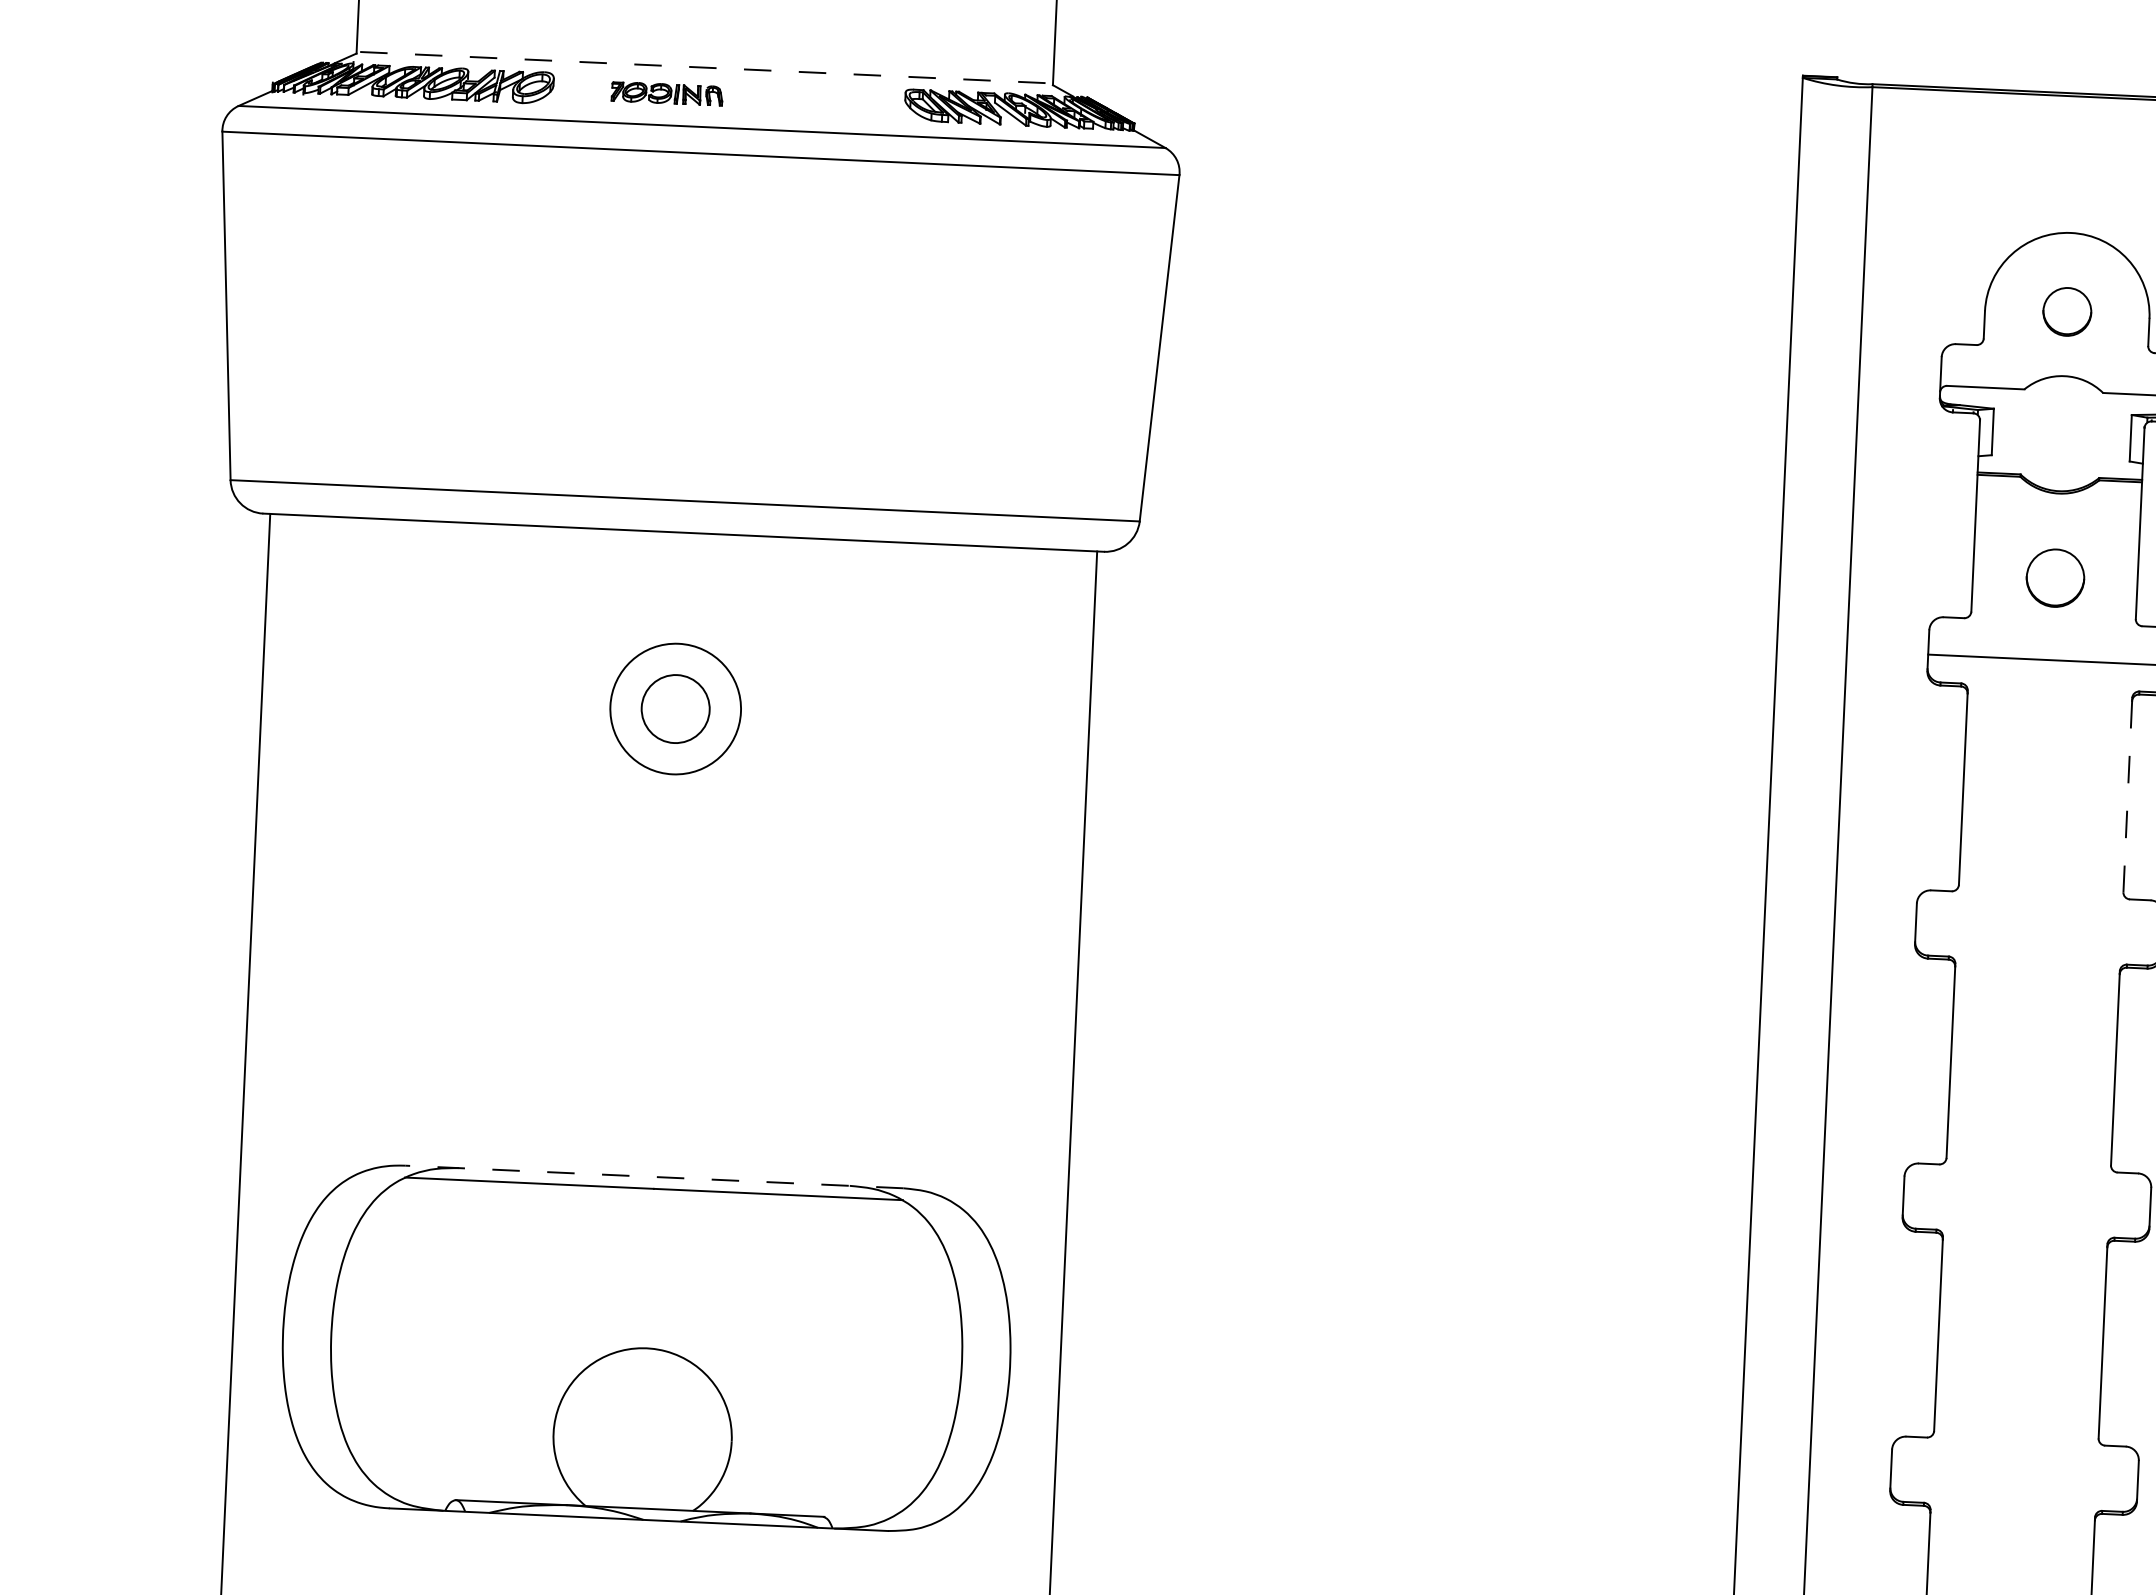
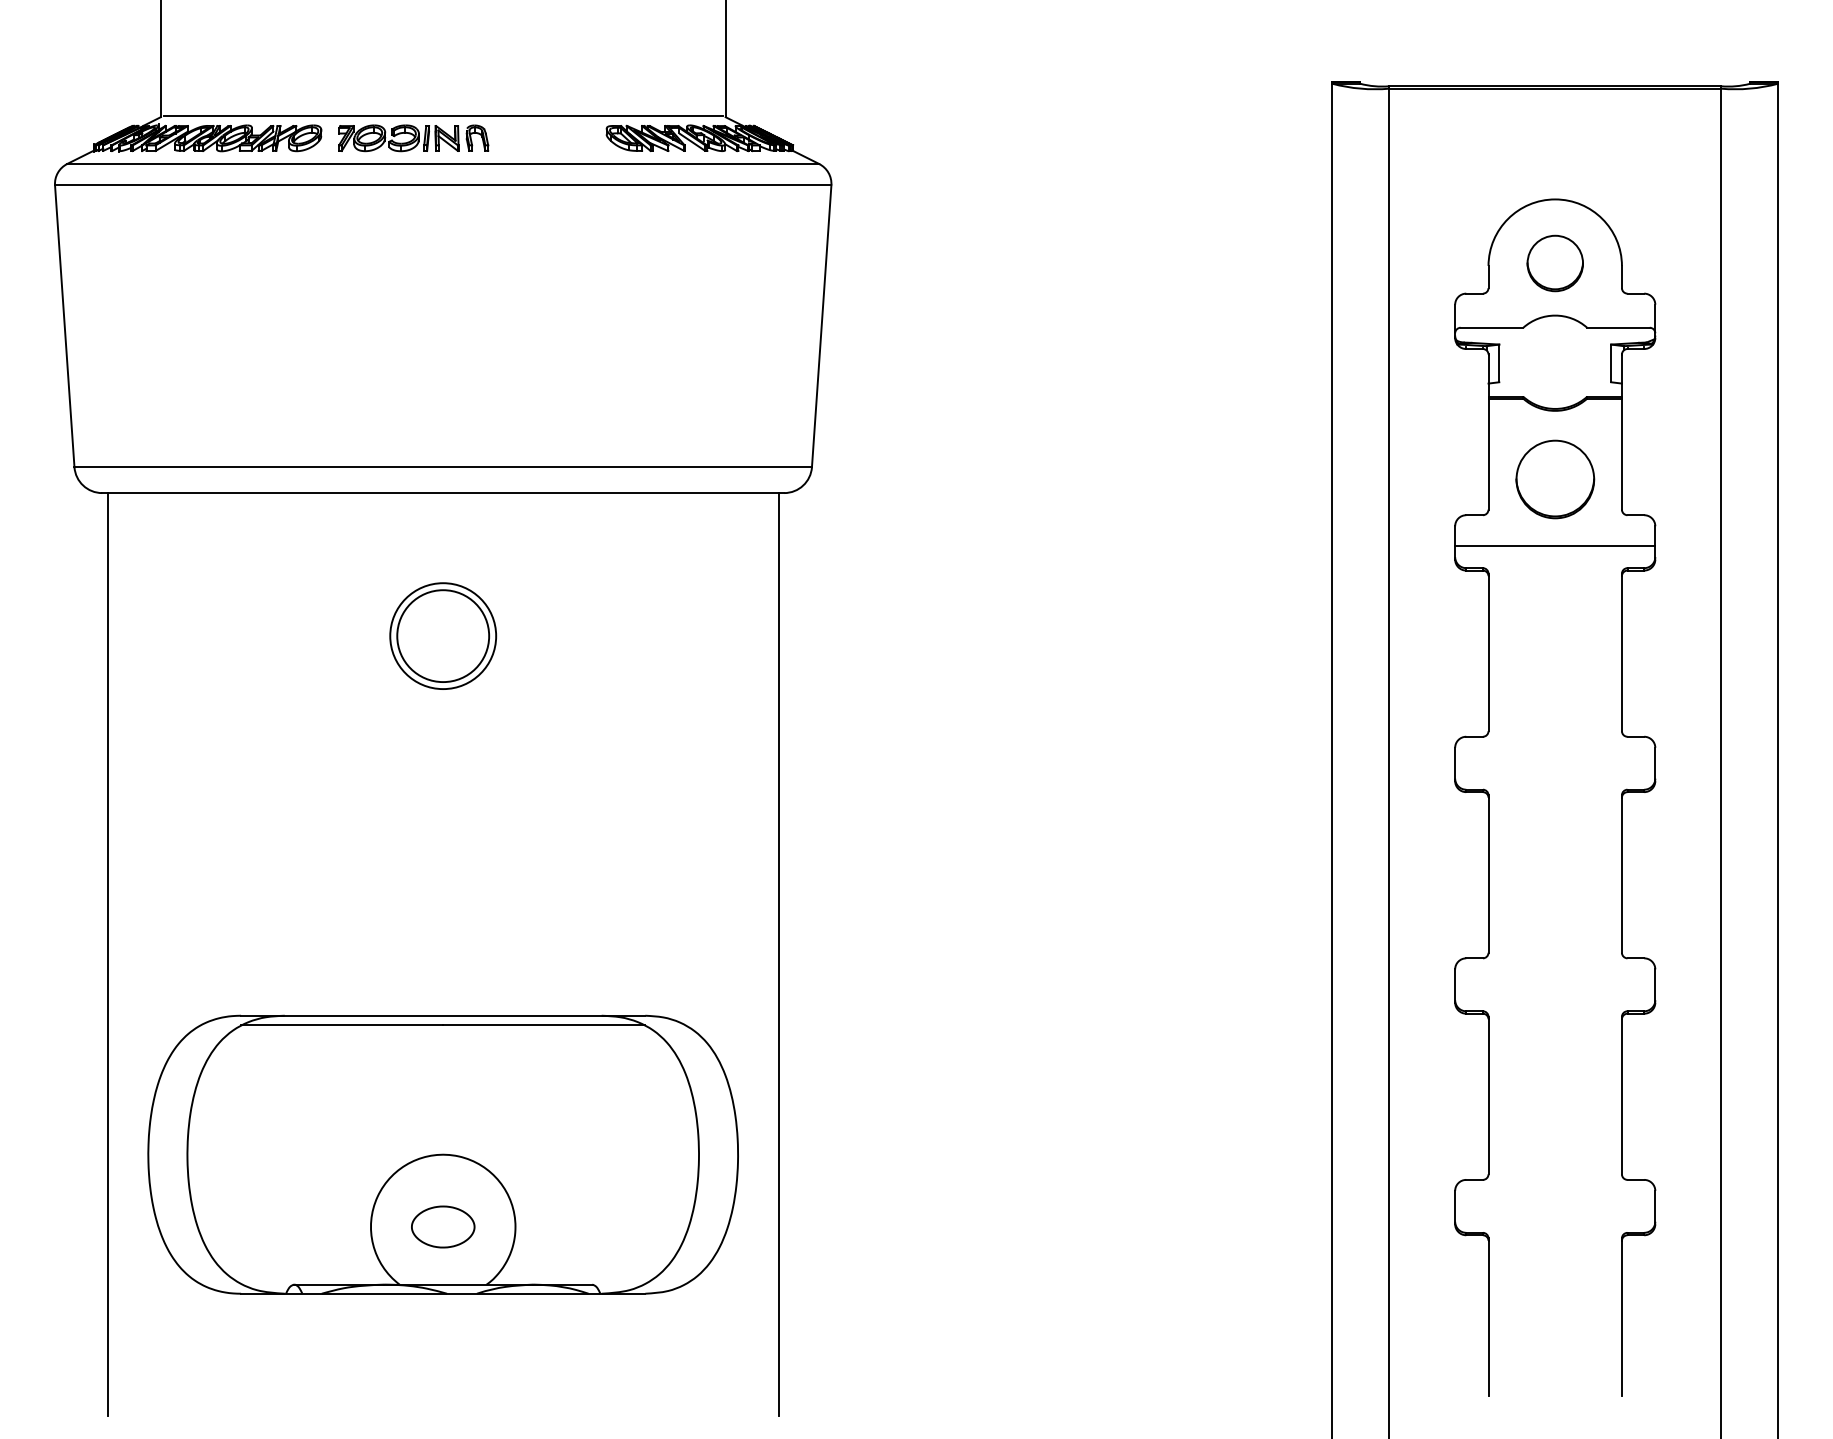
line: (705, 67) -> (443, 115), dashed -> solid
part: (666, 93) -> (413, 138), size x1.67
part: (2066, 311) -> (1554, 263), size x1.43
part: (2055, 578) -> (1555, 479), size x1.67
circle: (676, 709) -> (443, 636), size x1.67
line: (2127, 796) -> (1621, 653), dashed -> solid
line: (653, 1176) -> (442, 1015), dashed -> solid
part: (642, 1436) -> (443, 1226), added

